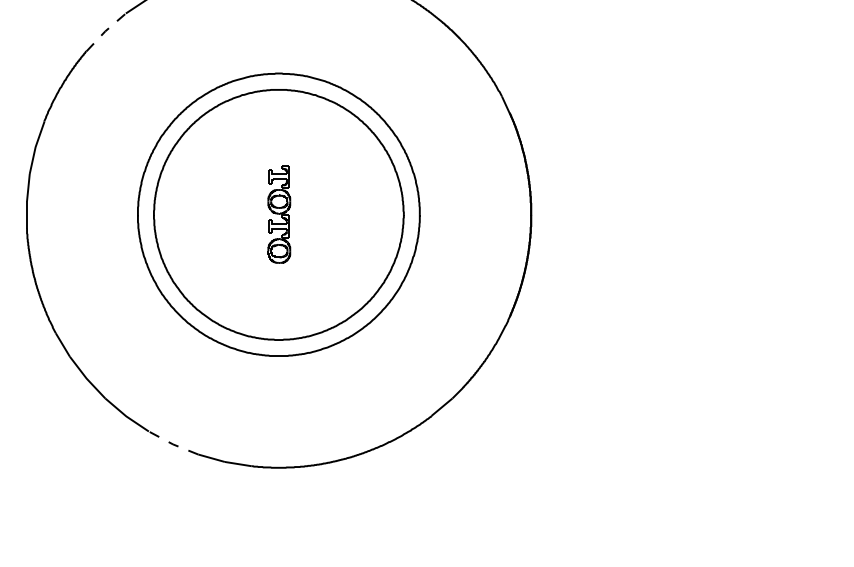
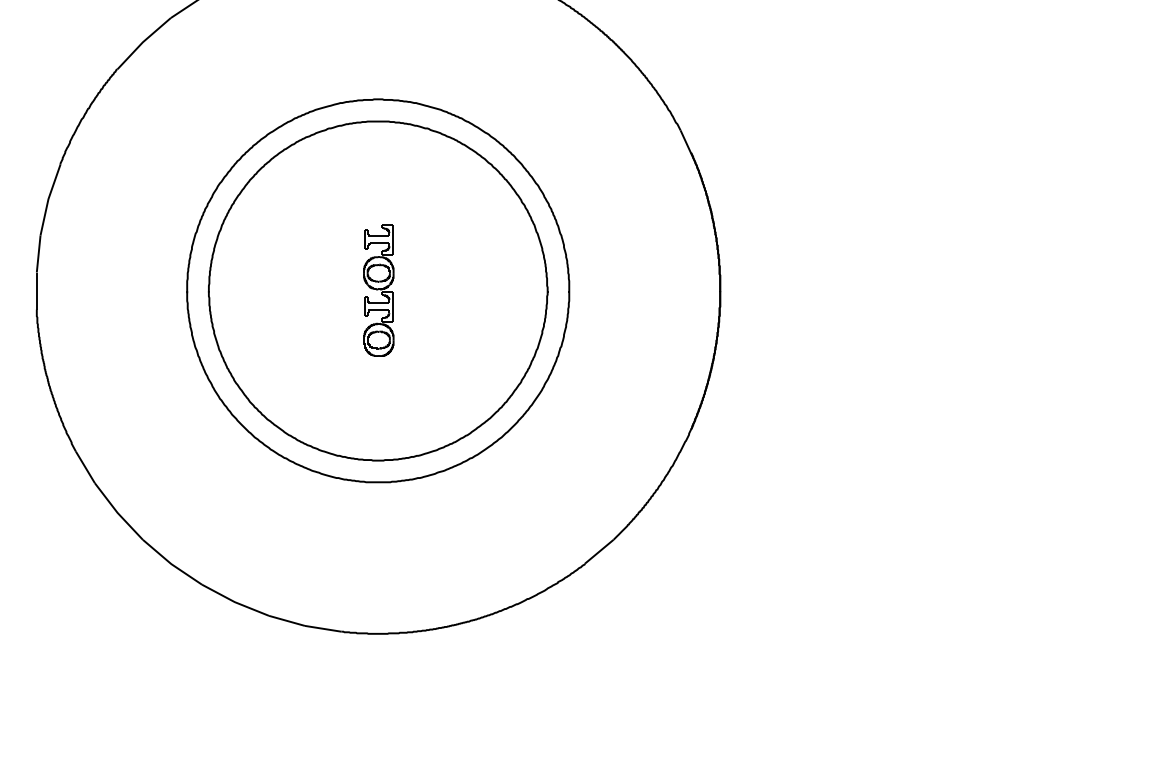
line: (104, 31) -> (142, 42), dashed -> solid
line: (172, 444) -> (234, 602), dashed -> solid

